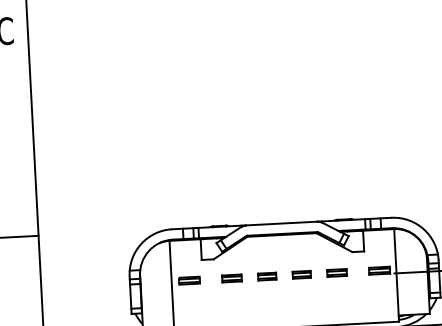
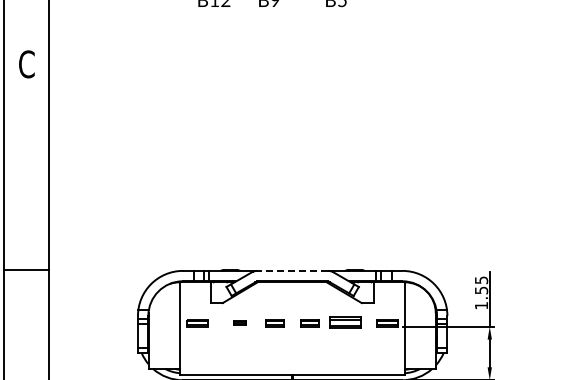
line: (281, 223) -> (292, 270), solid -> dashed
part: (337, 273) -> (345, 323), size x1.6
part: (231, 278) -> (239, 323), size x0.6

